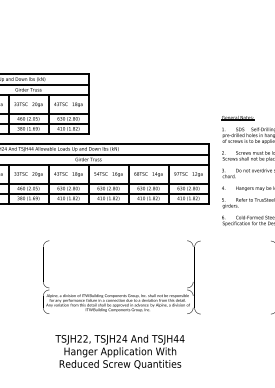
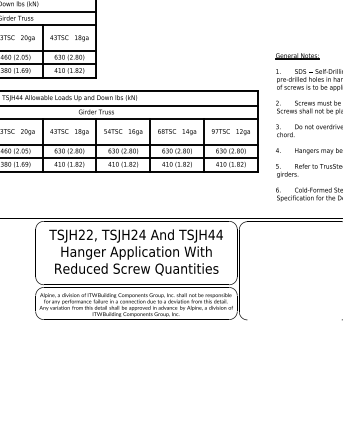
text: (119, 351) -> (135, 251), moved

